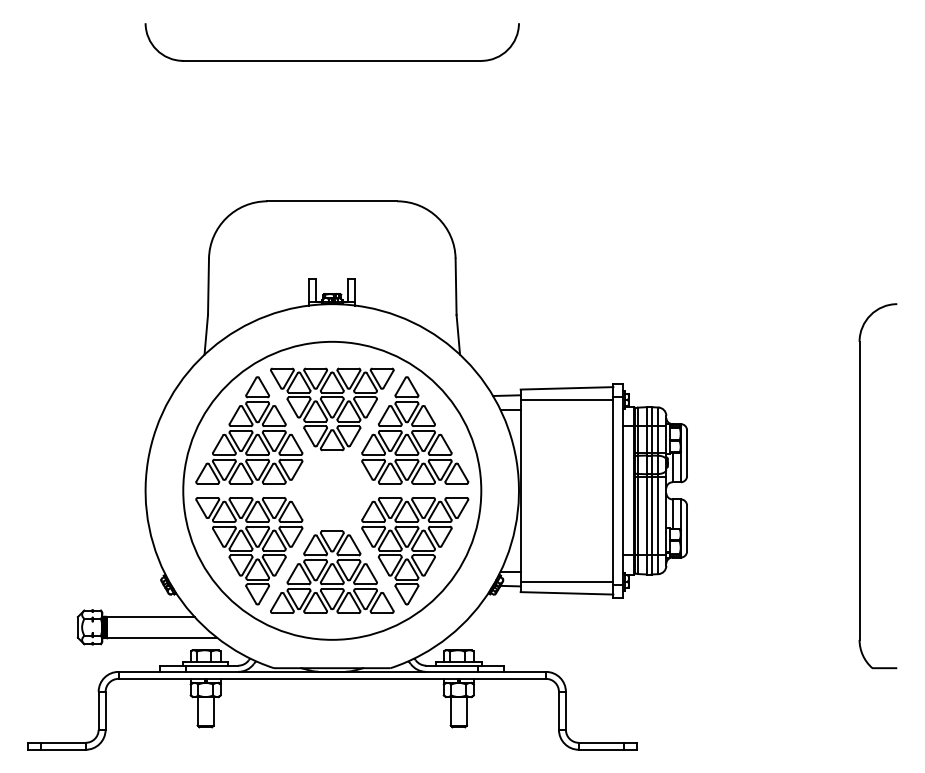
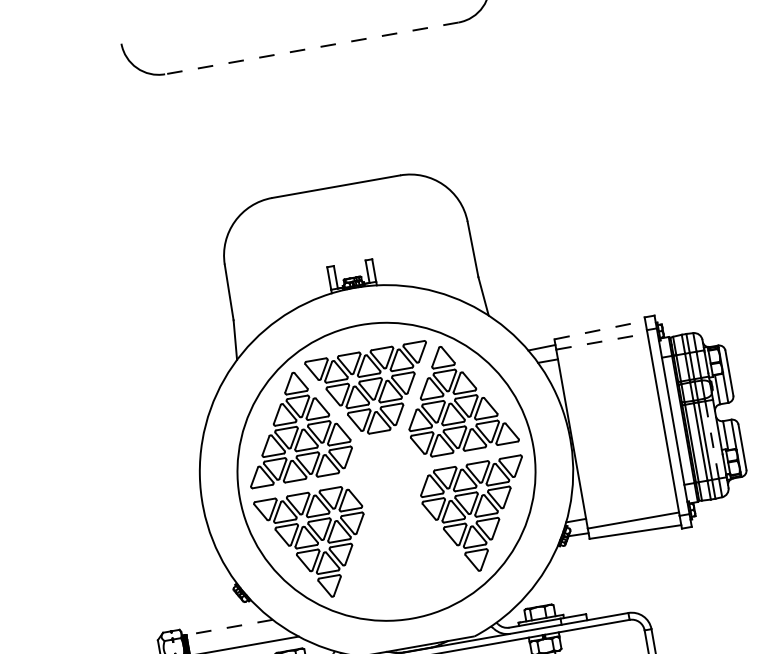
line: (331, 60) -> (311, 48), solid -> dashed
line: (567, 388) -> (600, 330), solid -> dashed
line: (567, 399) -> (602, 341), solid -> dashed
line: (658, 515) -> (712, 439), solid -> dashed
part: (332, 571) -> (400, 551), removed
line: (150, 616) -> (229, 627), solid -> dashed

